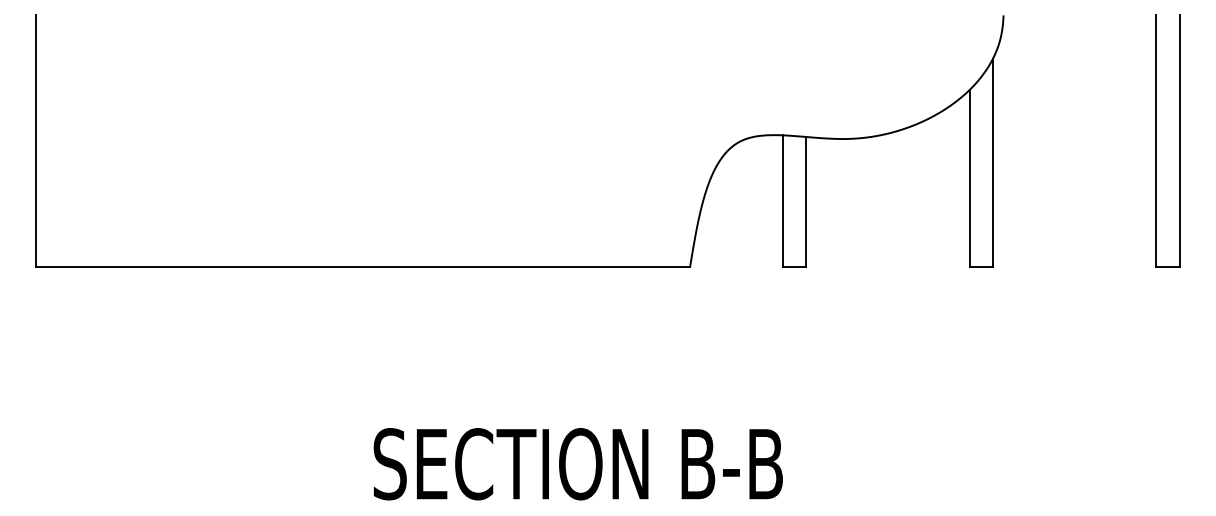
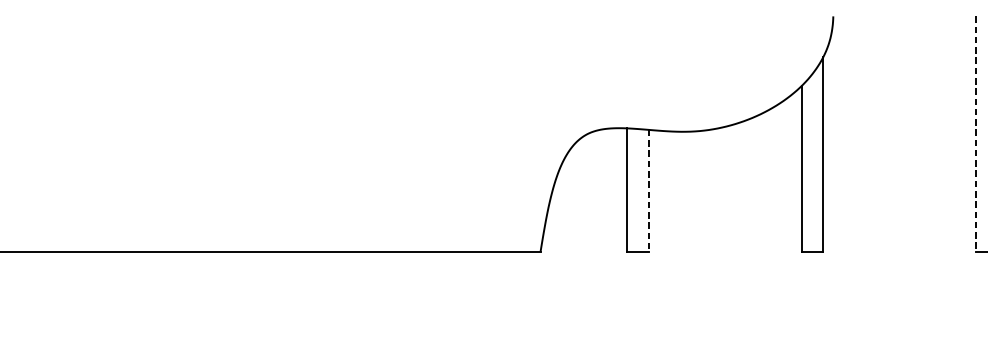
line: (1156, 141) -> (976, 134), solid -> dashed
line: (806, 202) -> (649, 191), solid -> dashed

